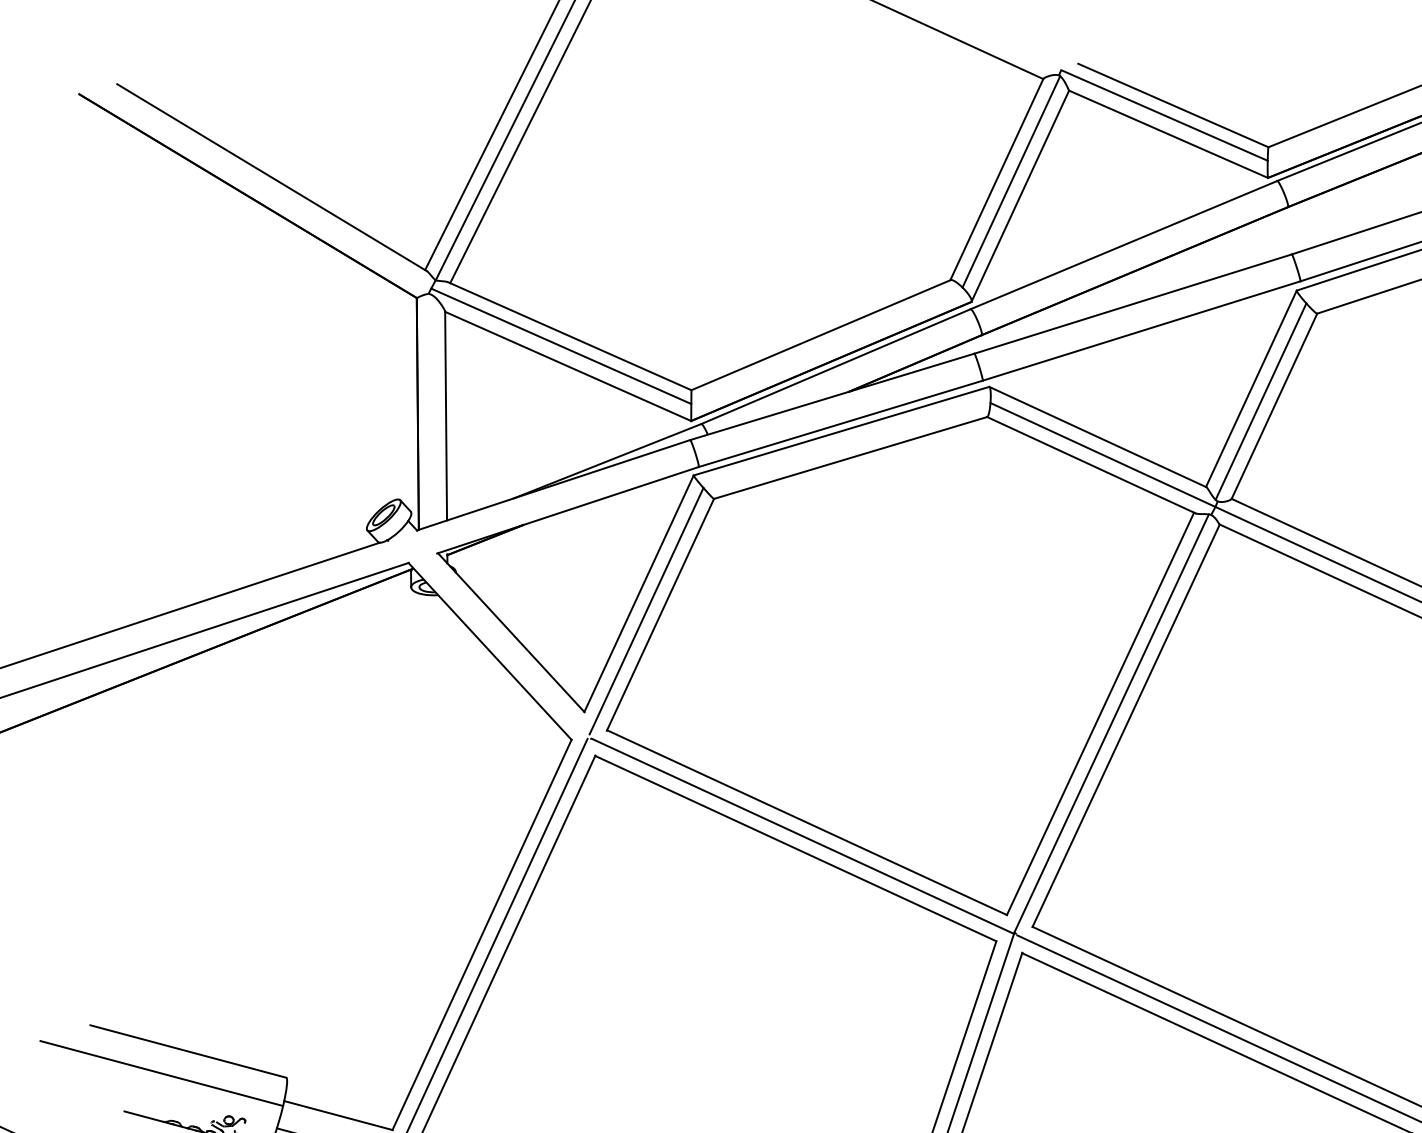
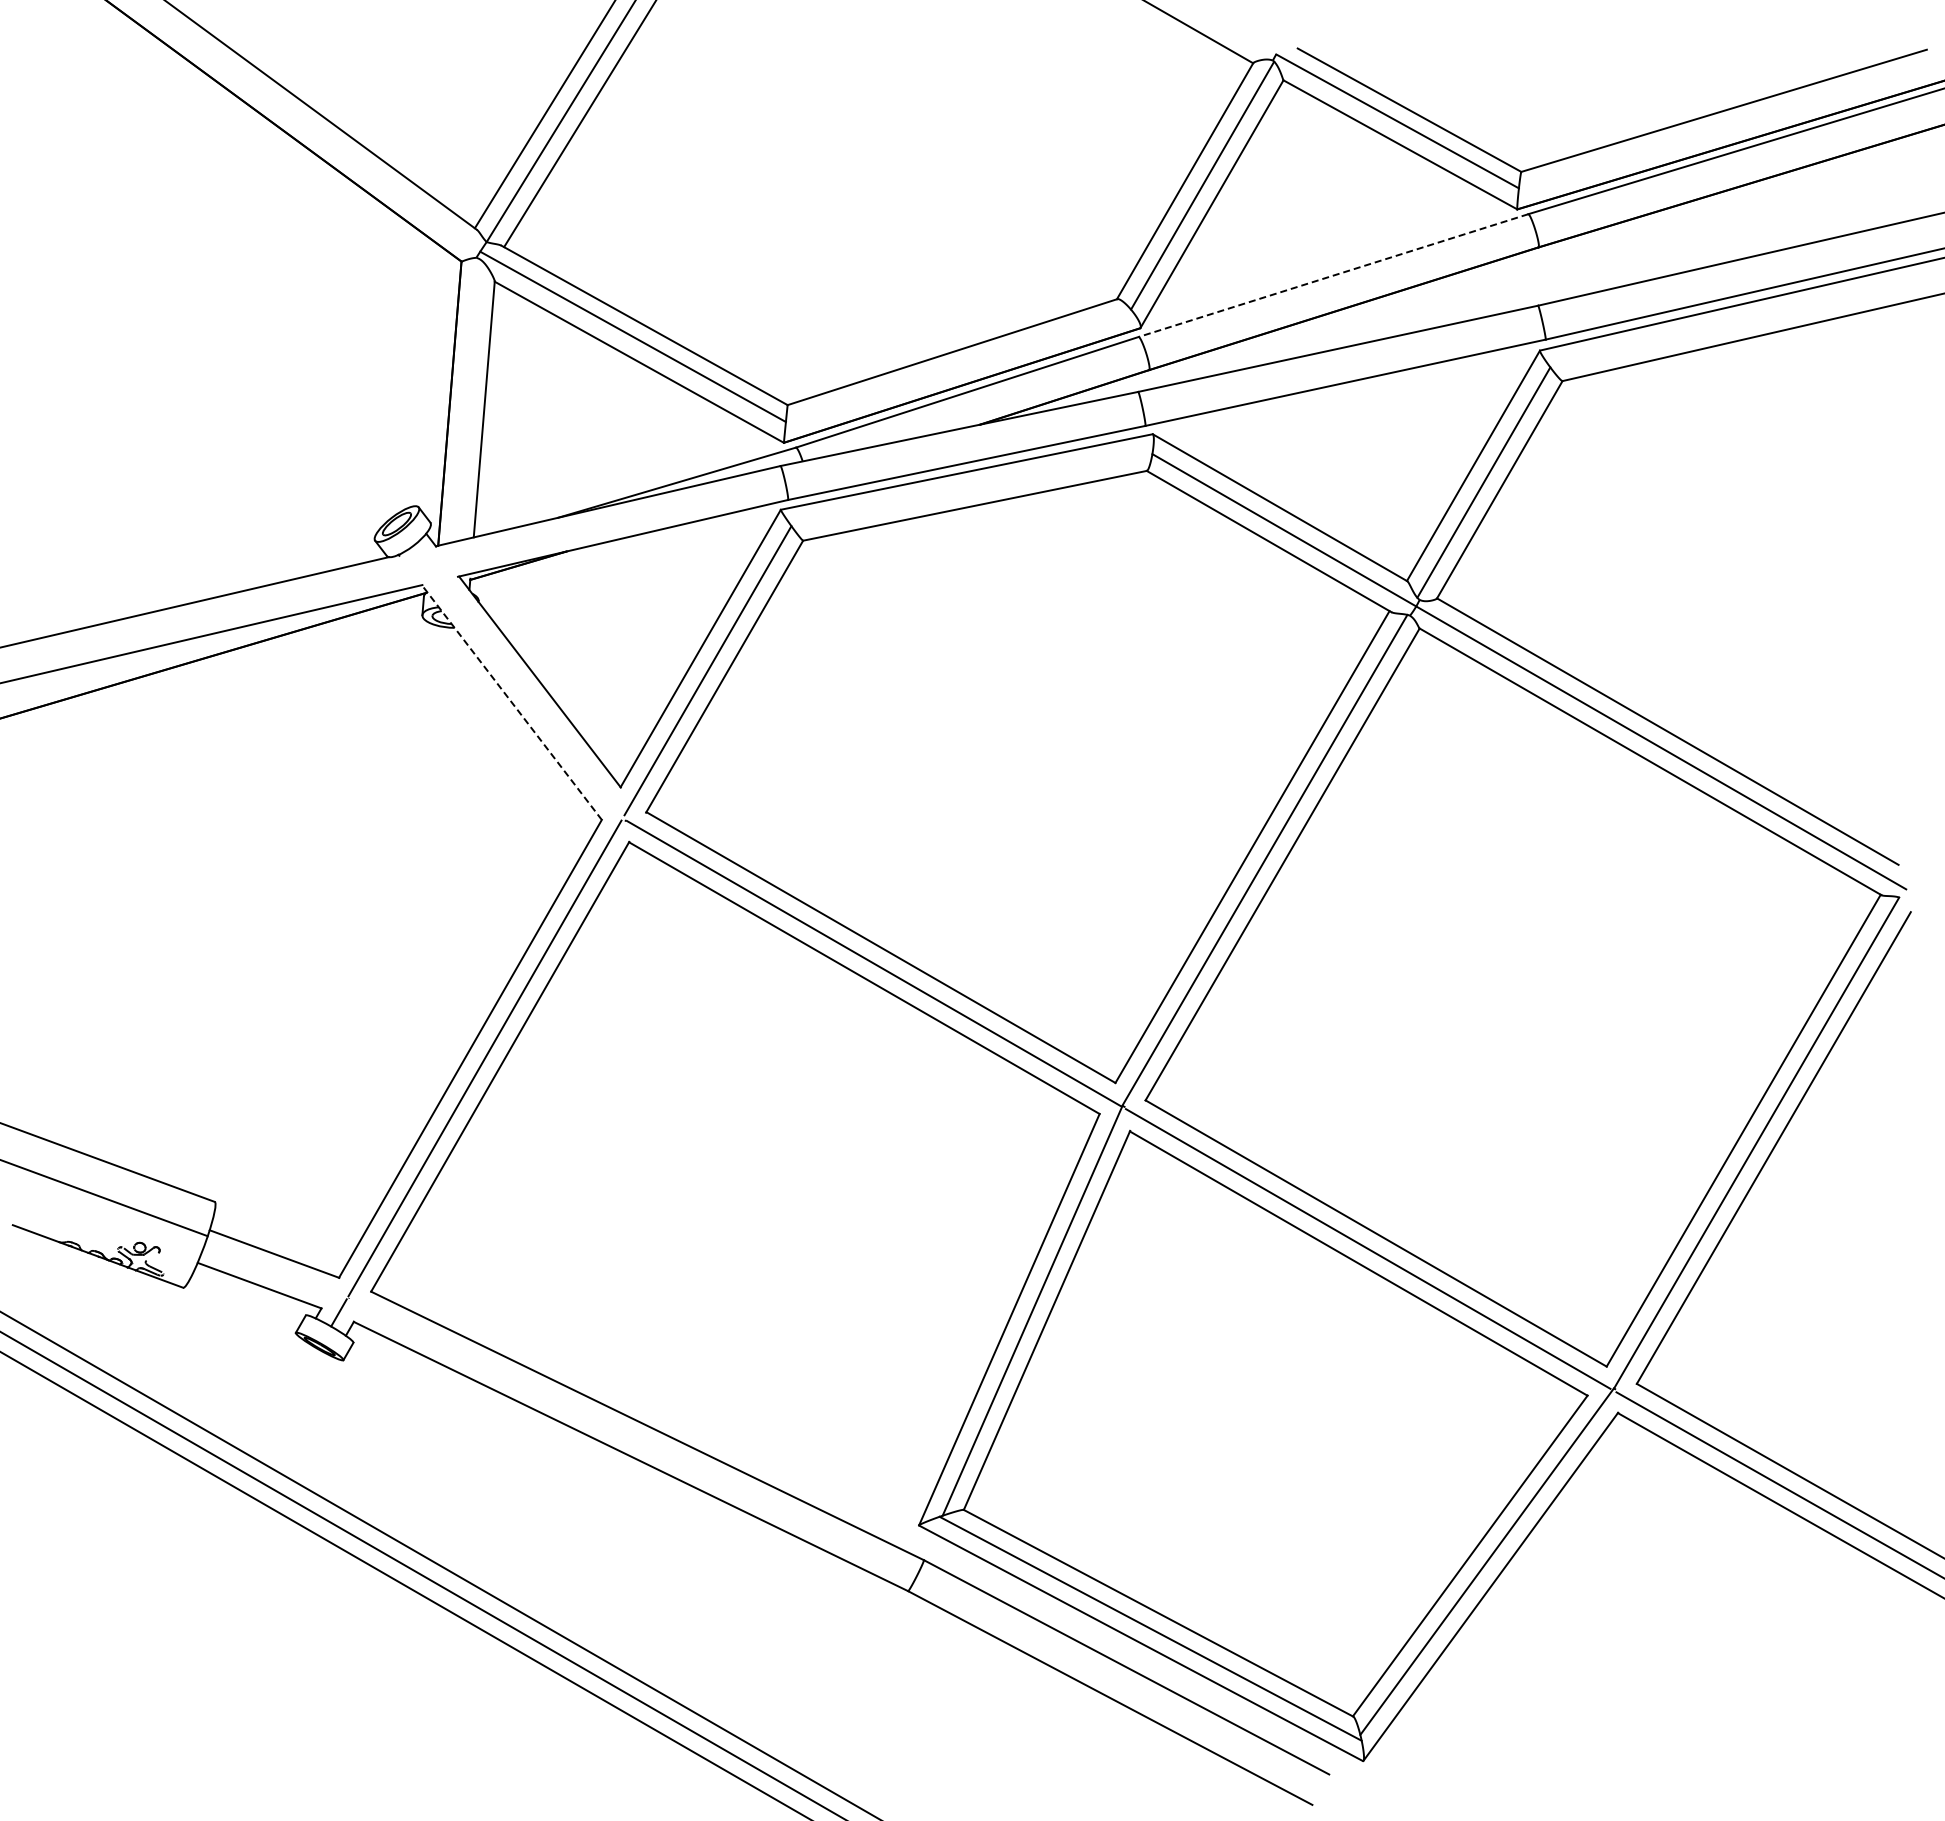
line: (1123, 245) -> (1333, 275), solid -> dashed
line: (489, 651) -> (511, 702), solid -> dashed

